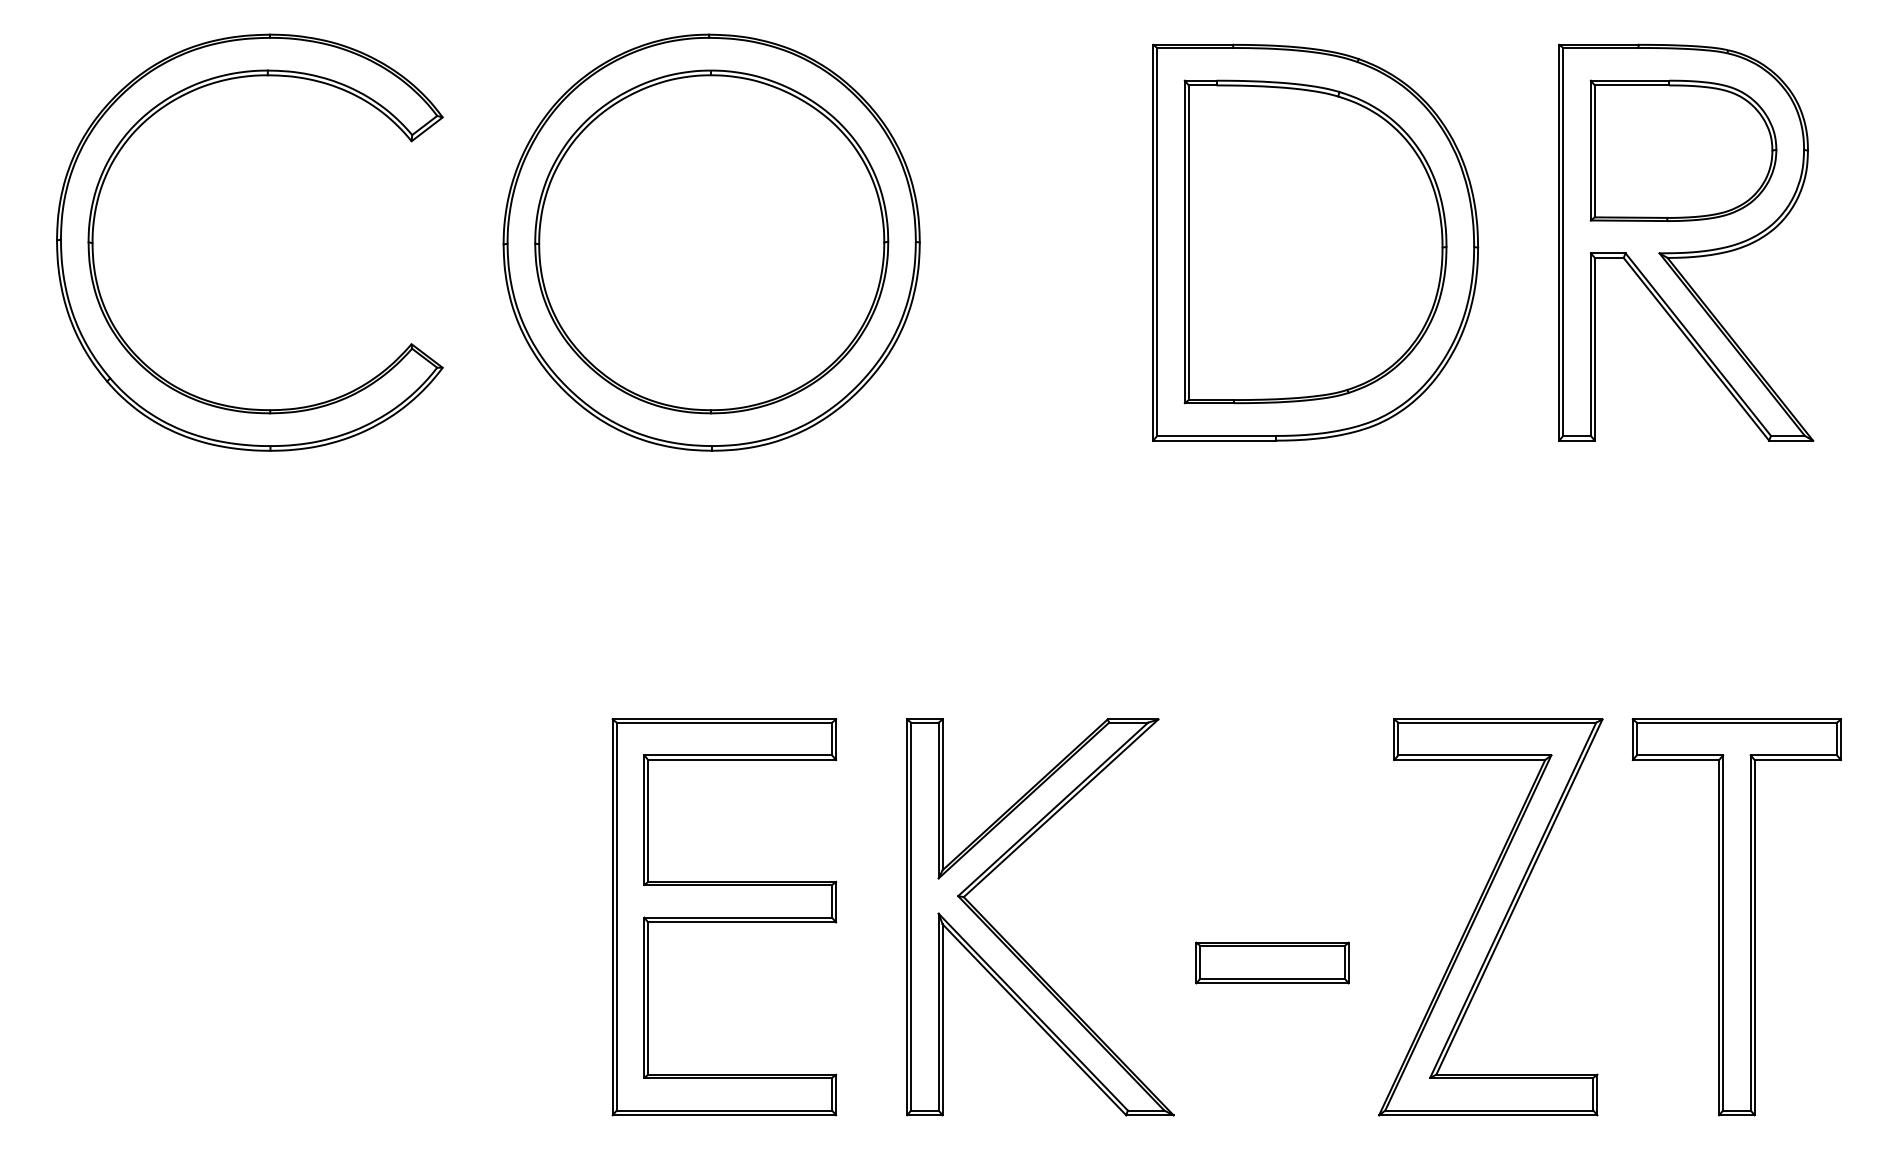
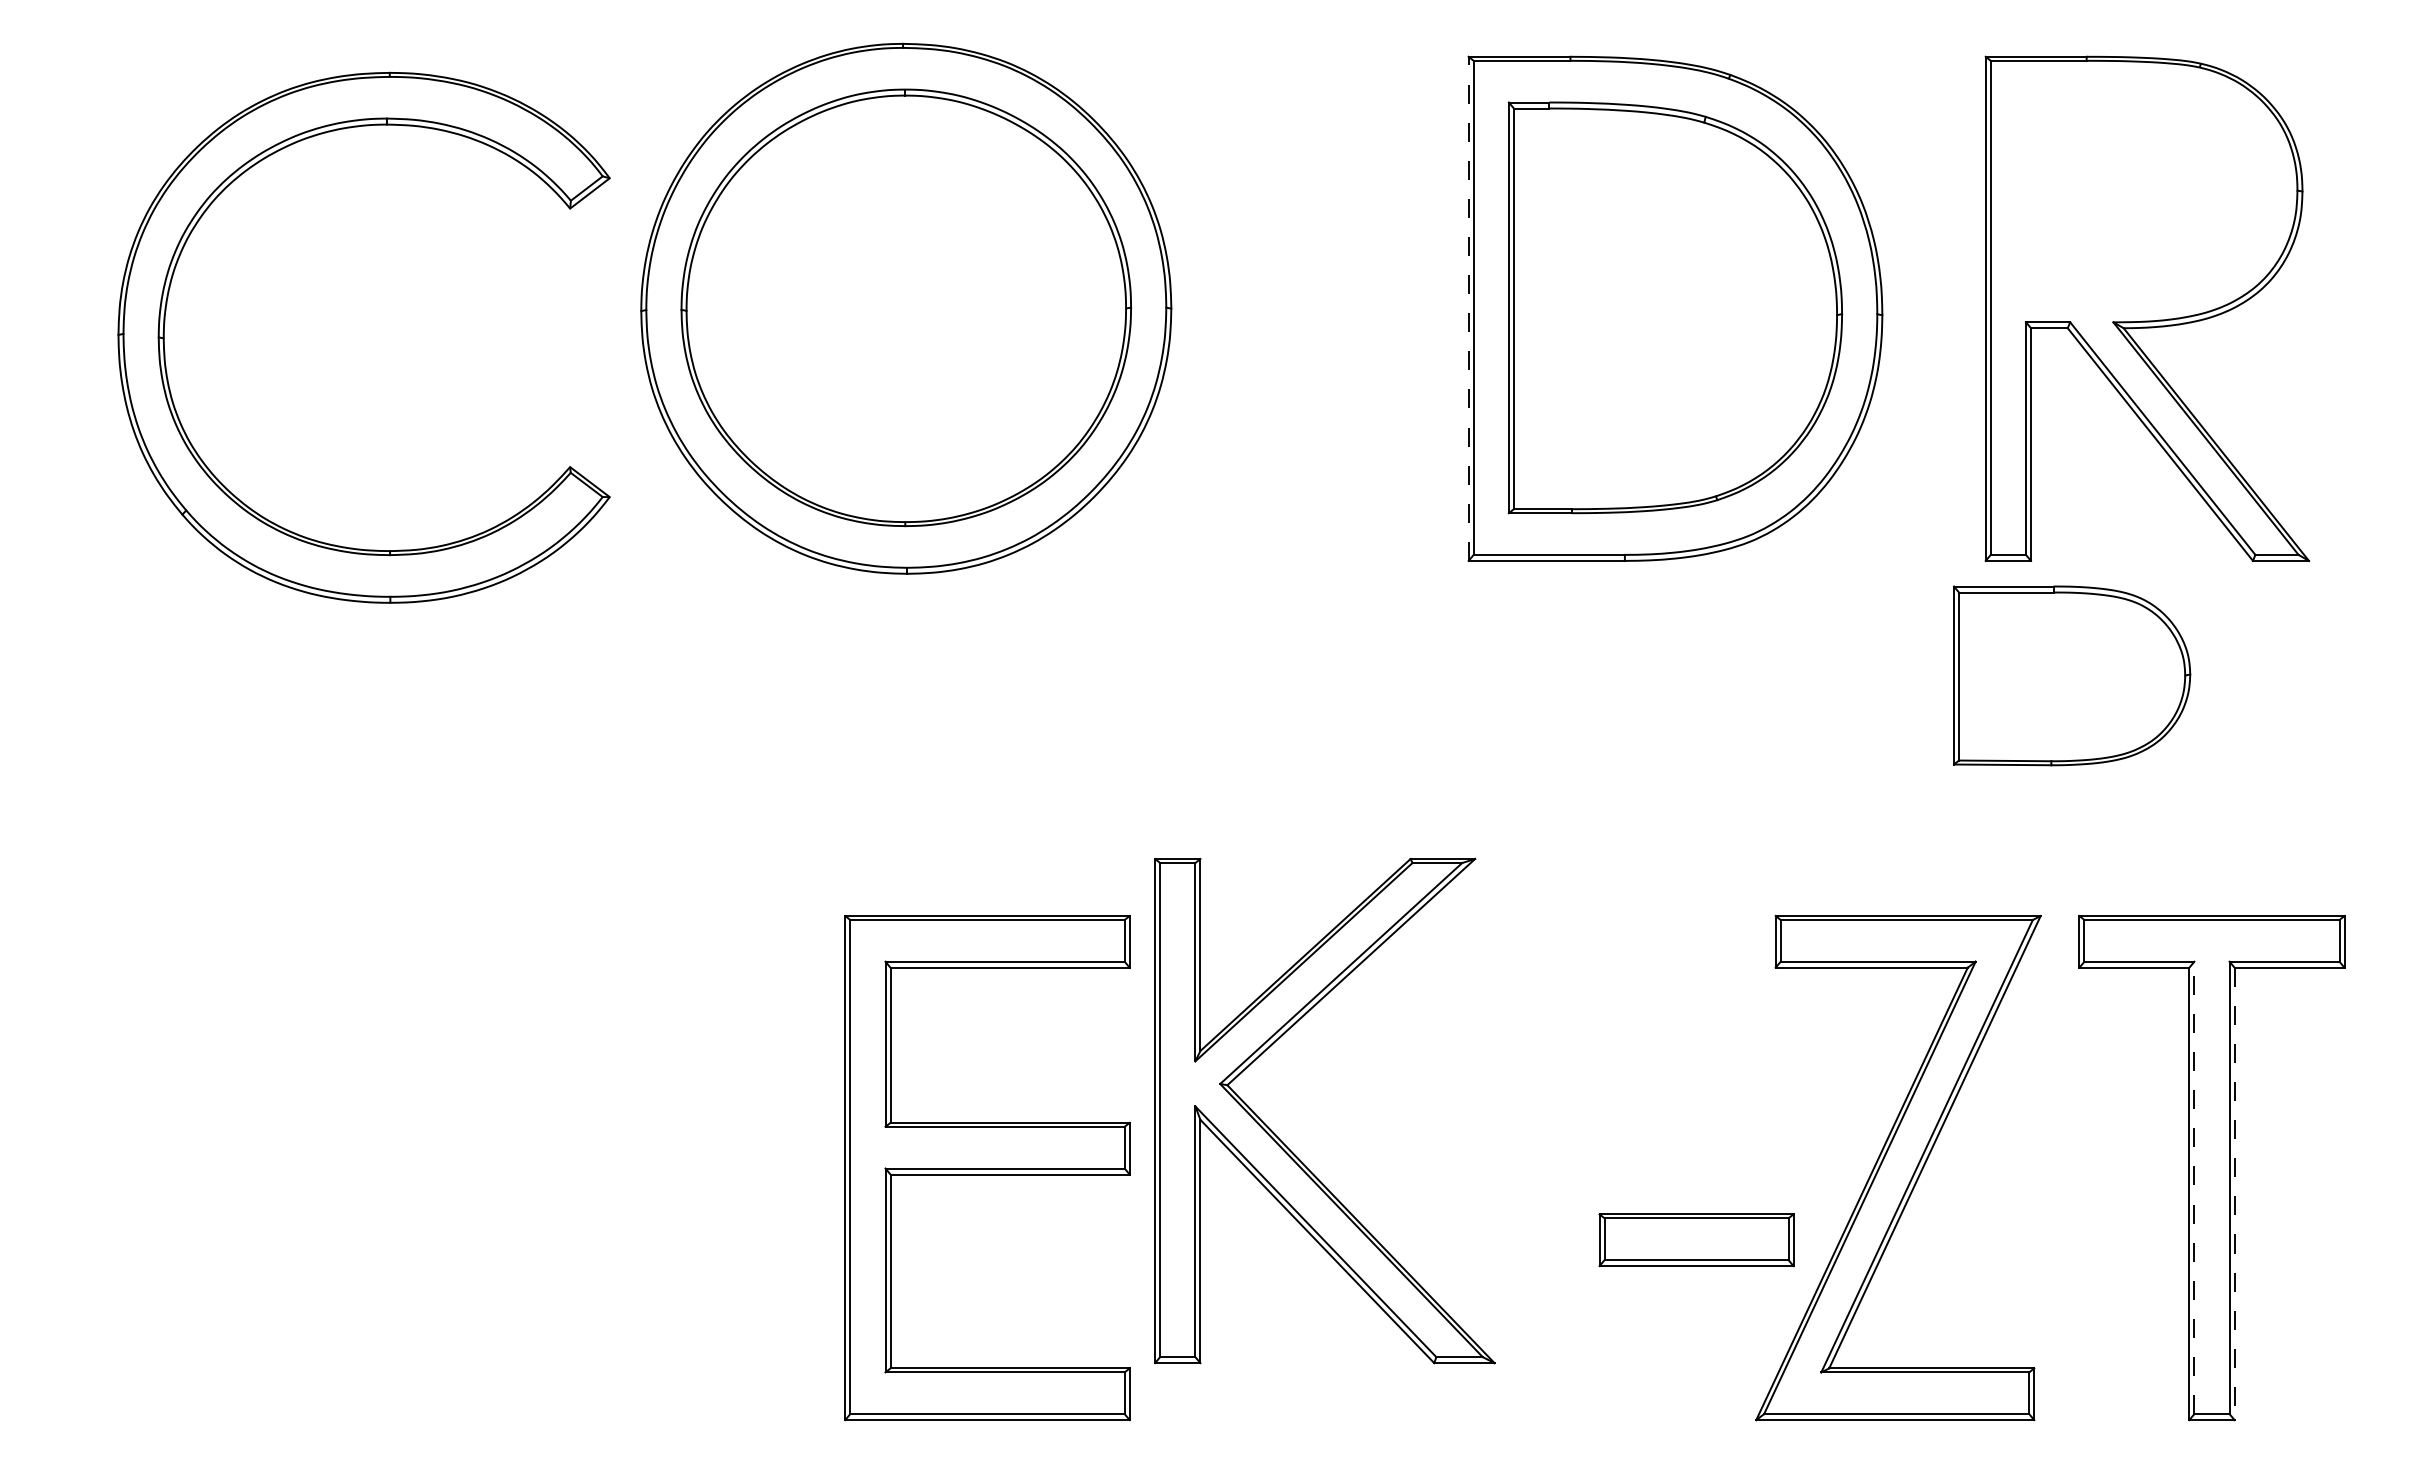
part: (1683, 150) -> (2071, 675), moved
line: (1153, 242) -> (1468, 308), solid -> dashed
part: (93, 253) -> (165, 351), moved
part: (724, 917) -> (987, 1168), moved
line: (1723, 932) -> (2194, 1187), solid -> dashed
line: (1754, 938) -> (2234, 1194), solid -> dashed
part: (1011, 945) -> (1287, 1146), moved
part: (1272, 963) -> (1696, 1240), moved

